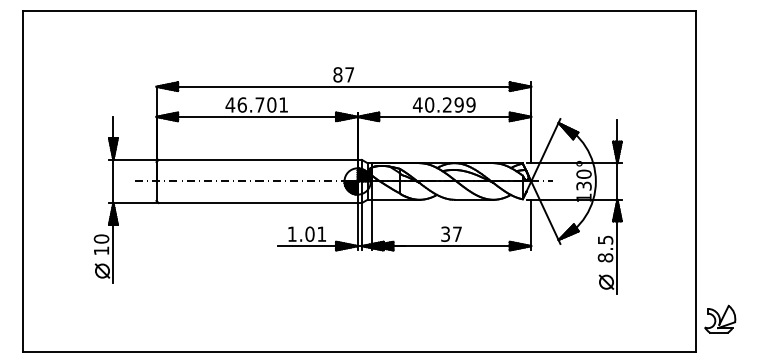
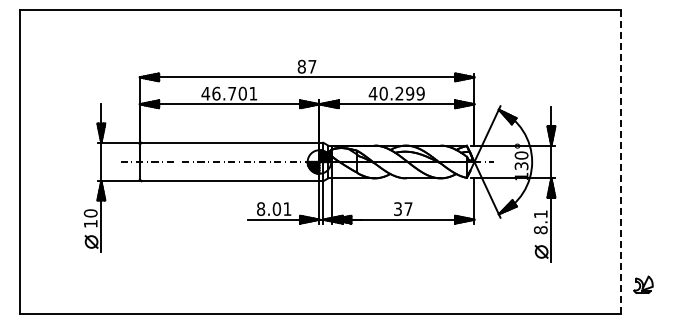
line: (695, 180) -> (621, 161), solid -> dashed
text: (292, 233) -> (261, 208), 1.01 -> 8.01
text: (605, 240) -> (540, 214), 8.5 -> 8.1
part: (720, 318) -> (643, 284), size x0.7

